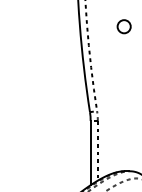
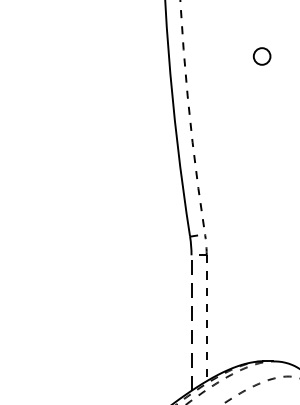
circle: (123, 26) -> (260, 55), size x0.6
line: (90, 152) -> (191, 321), solid -> dashed

